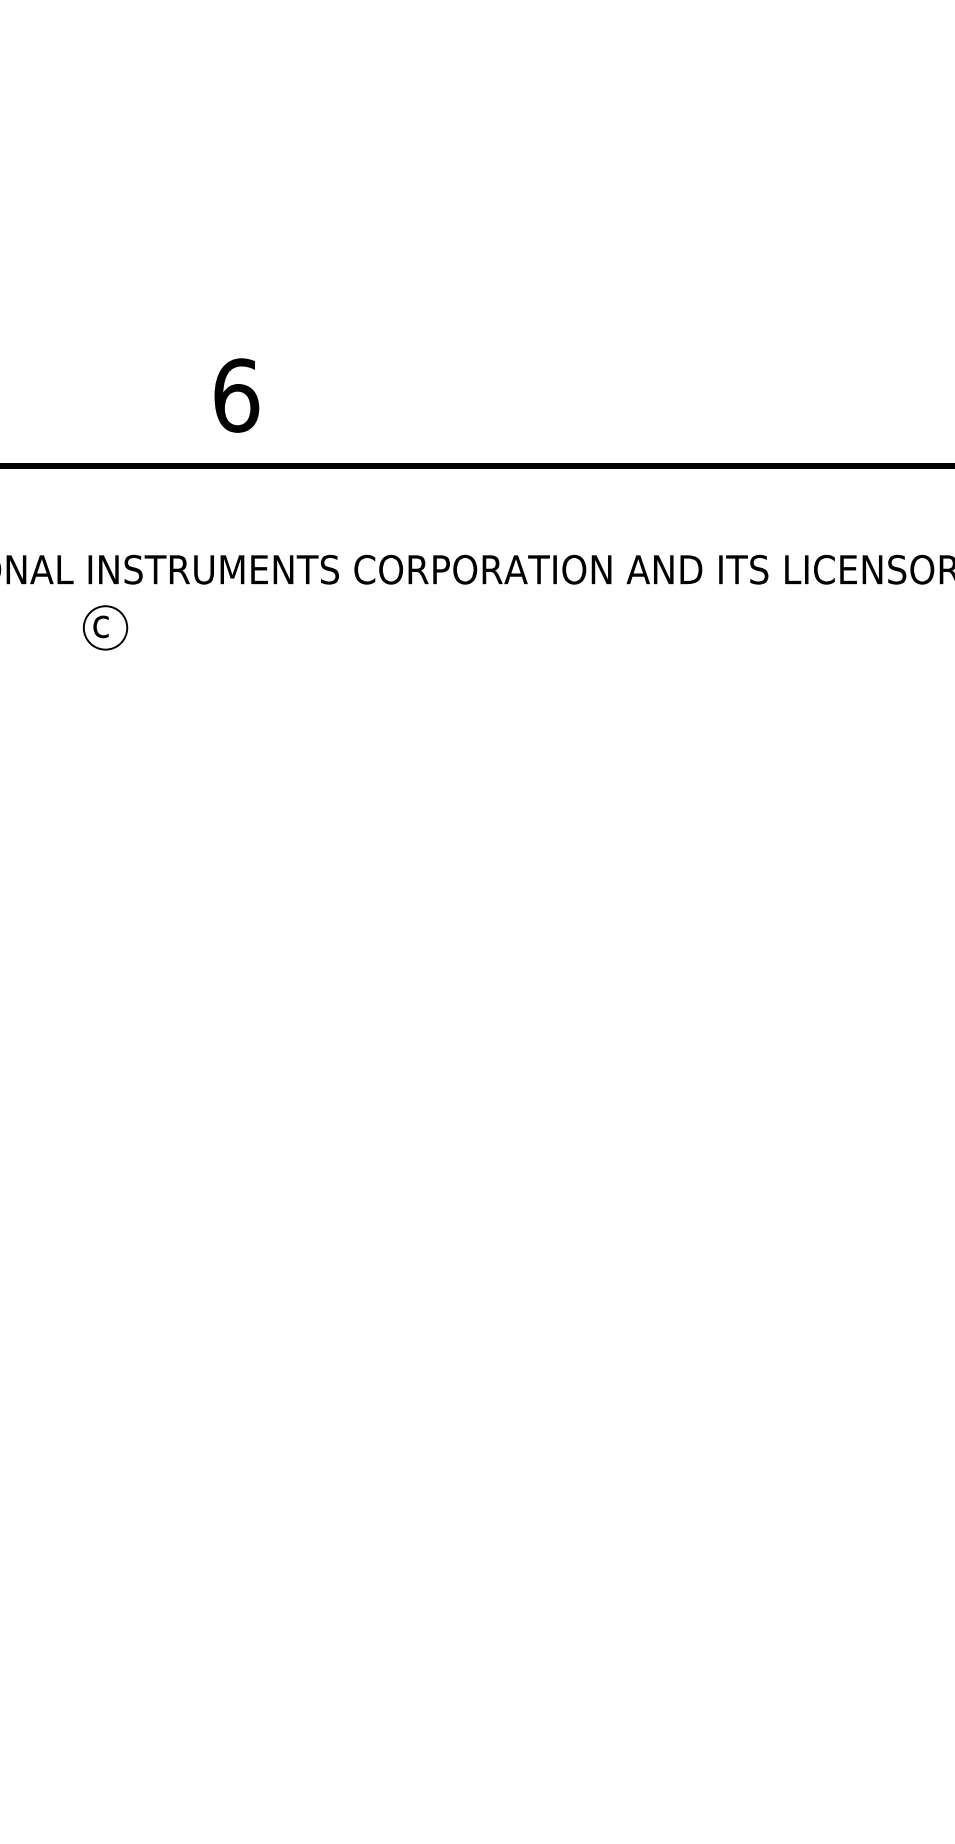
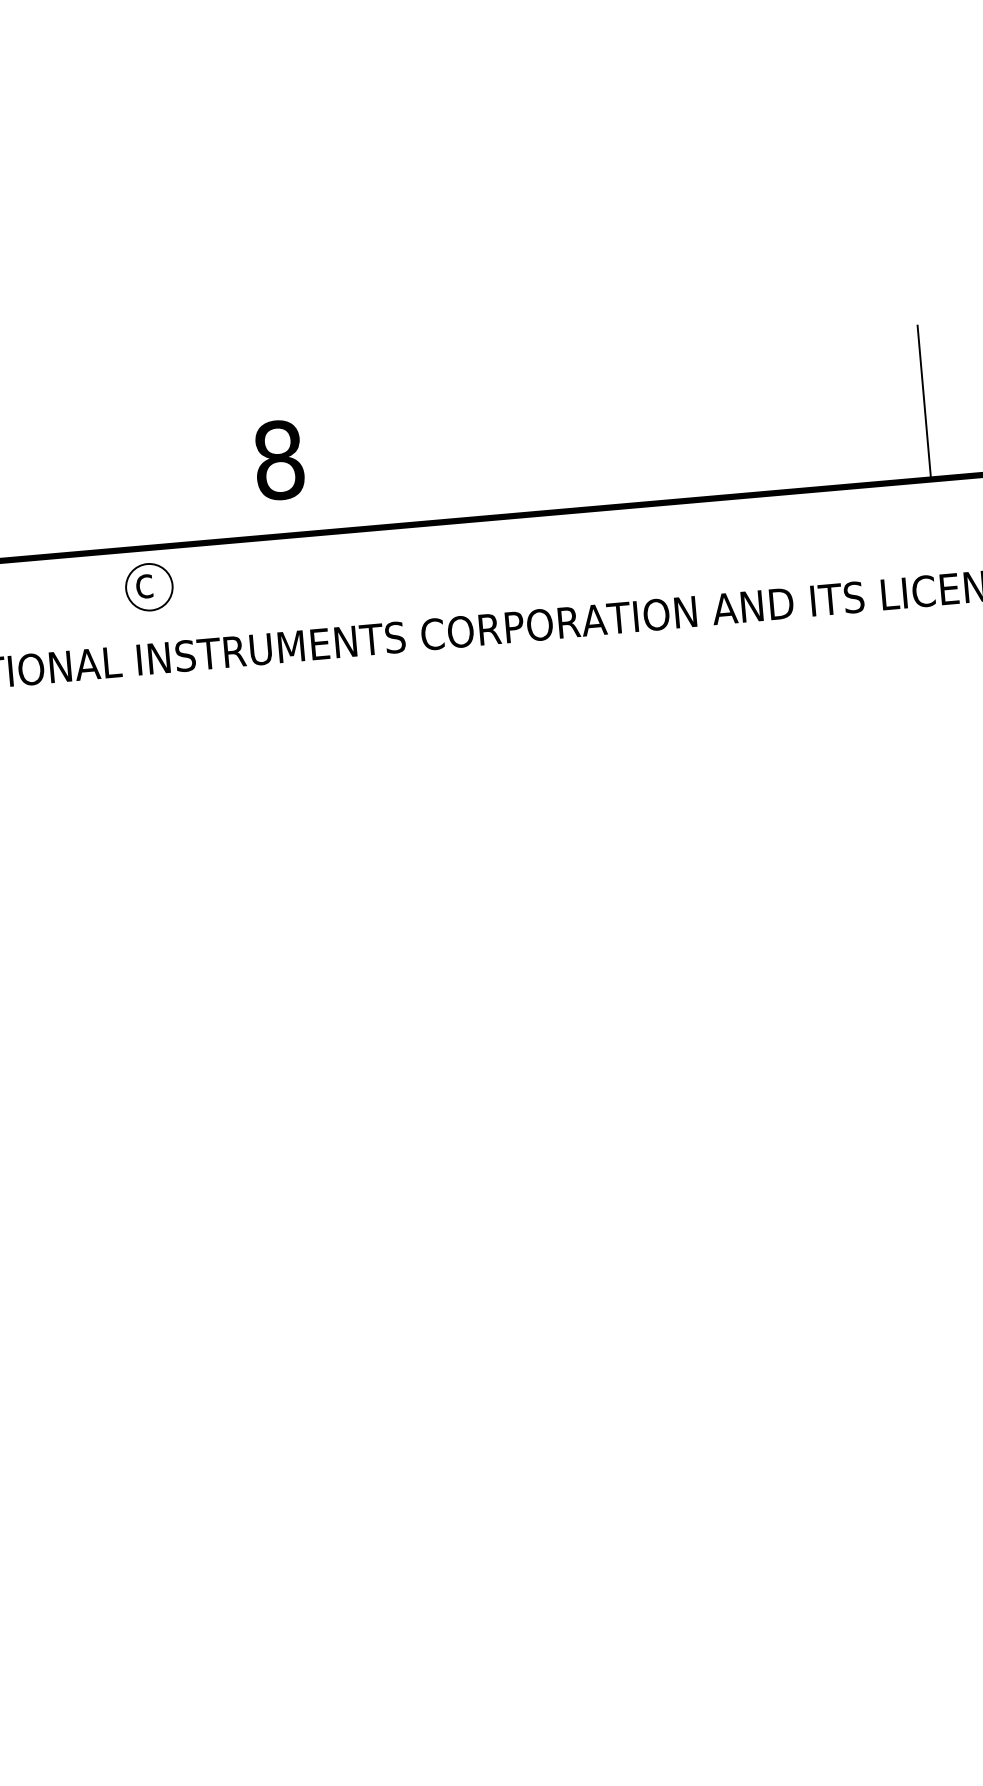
line: (840, 394) -> (924, 402), added
text: (236, 395) -> (279, 460), 6 -> 8
part: (105, 627) -> (149, 586), moved

